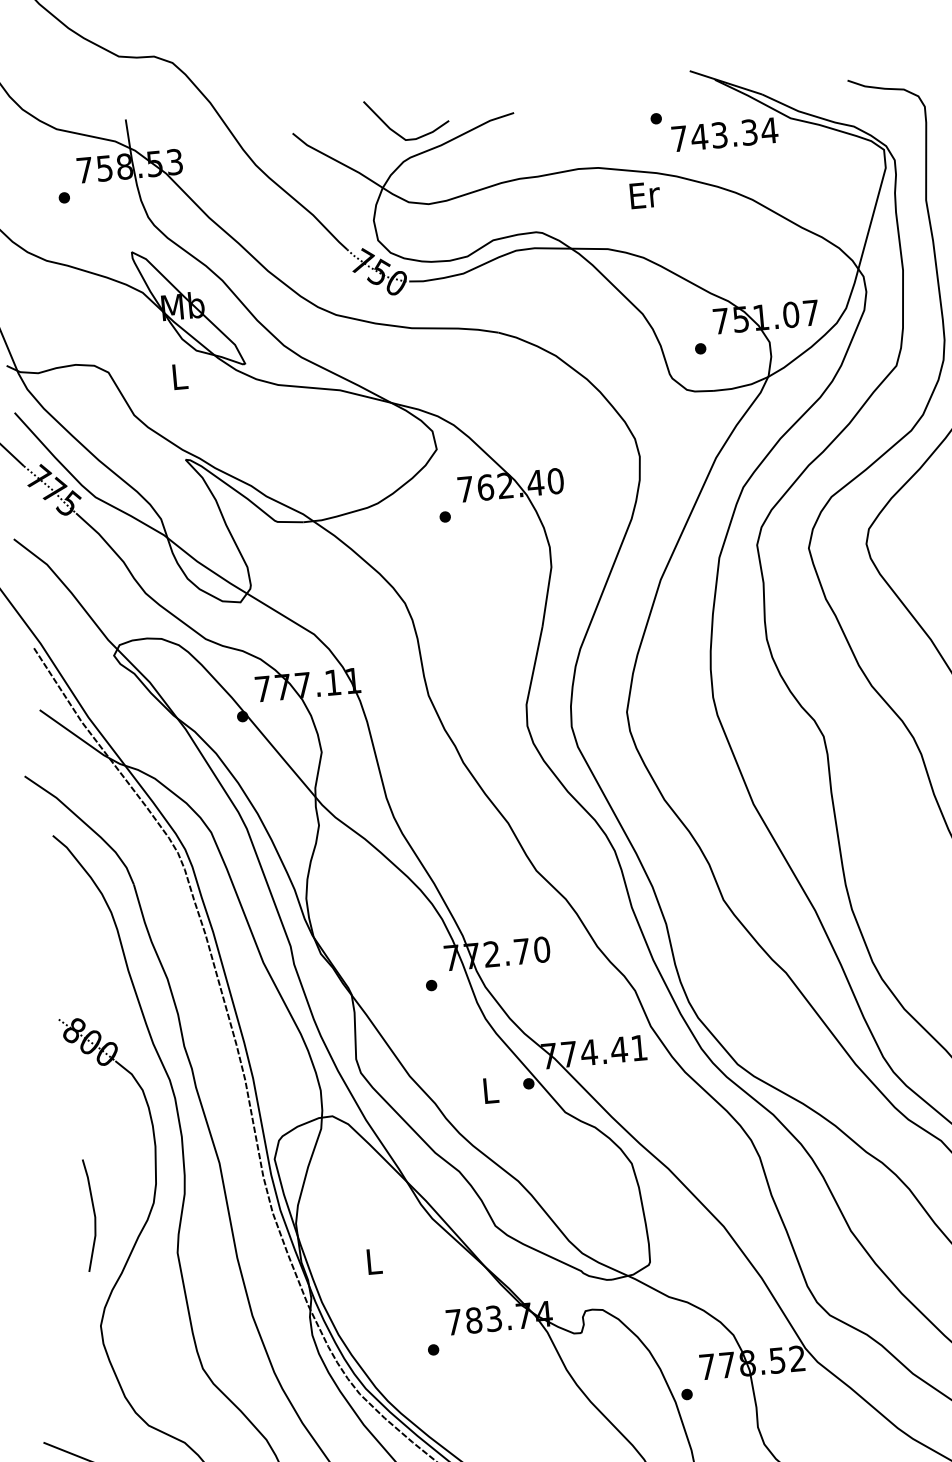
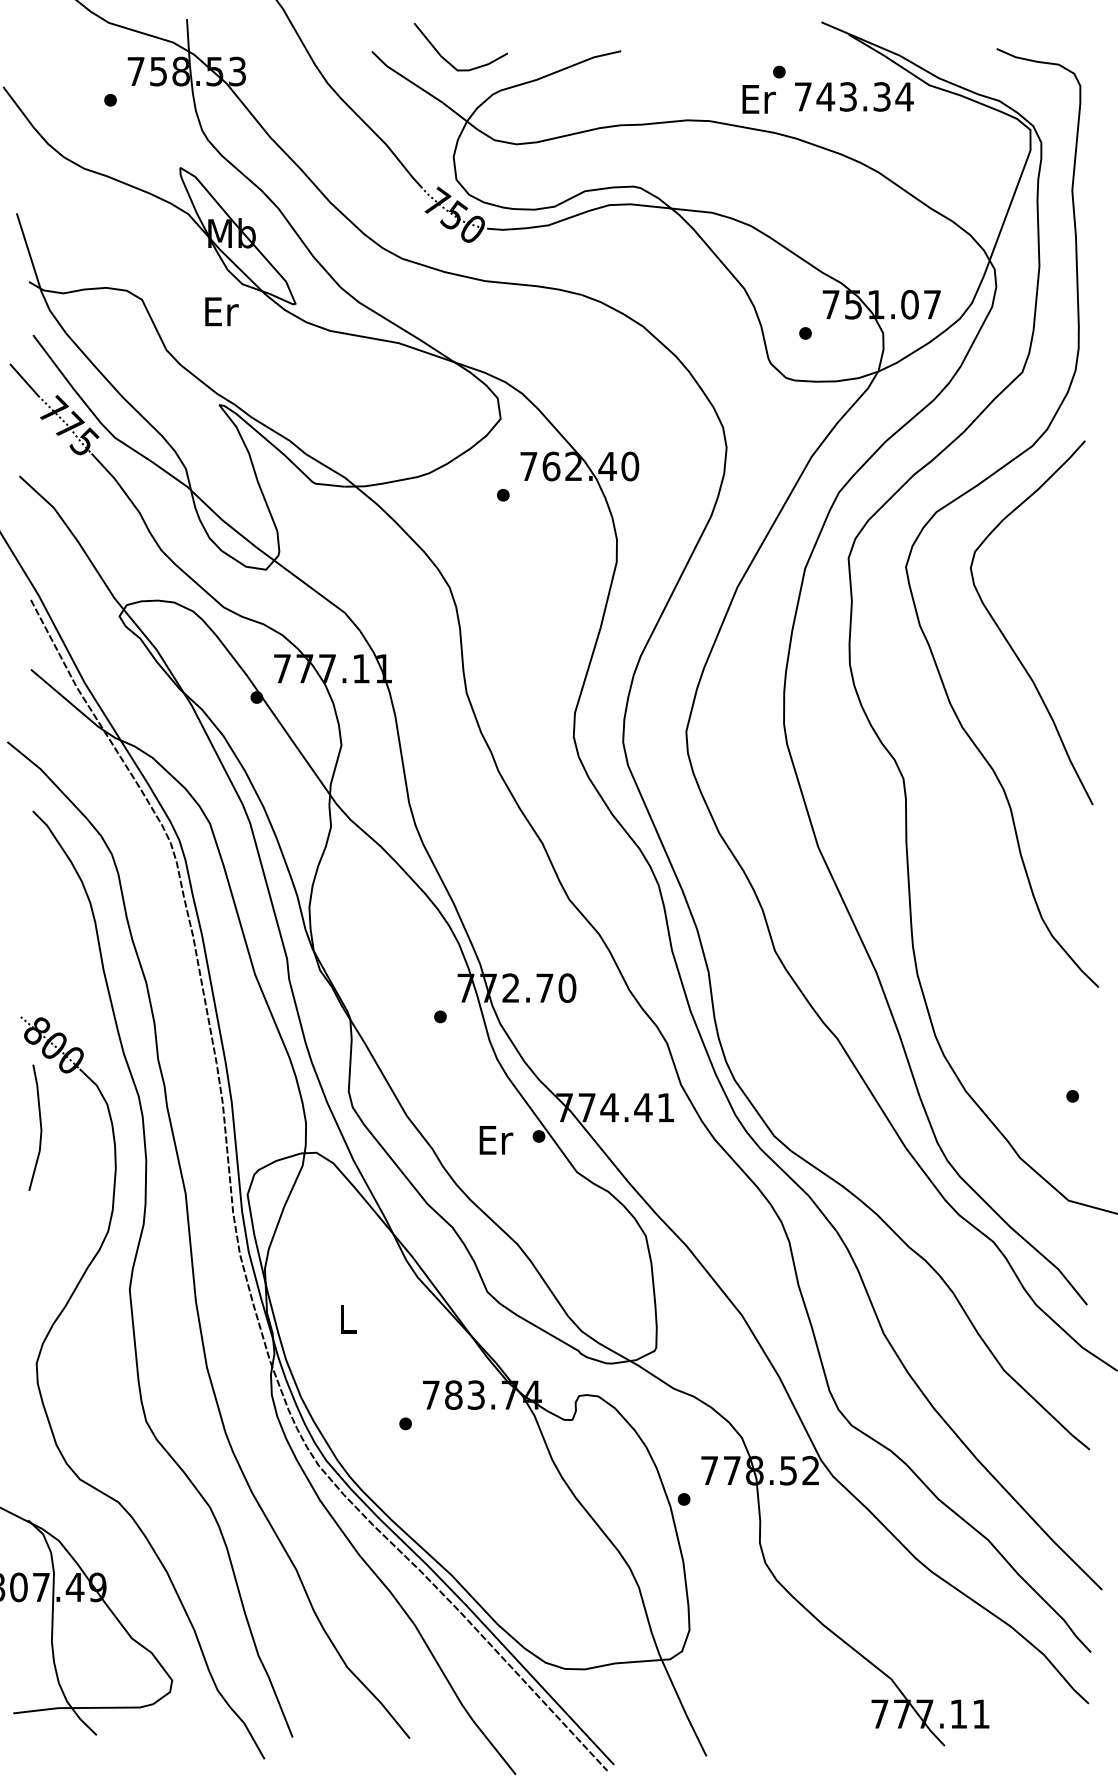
curve: (399, 134) -> (451, 63), moved
text: (644, 195) -> (758, 99), moved
text: (180, 376) -> (221, 311), L -> Er
text: (491, 1090) -> (496, 1140), L -> Er
line: (94, 1214) -> (40, 1127), moved

